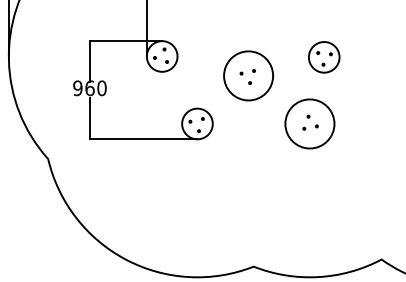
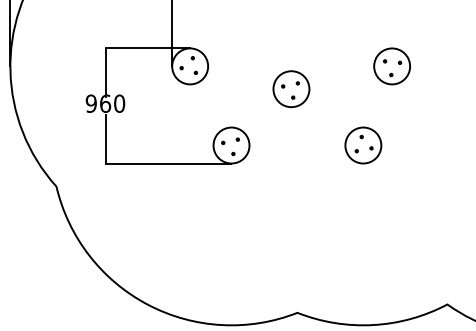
part: (323, 57) -> (391, 66), moved
circle: (248, 76) -> (291, 89), size x0.62
circle: (310, 123) -> (363, 145), size x0.62

